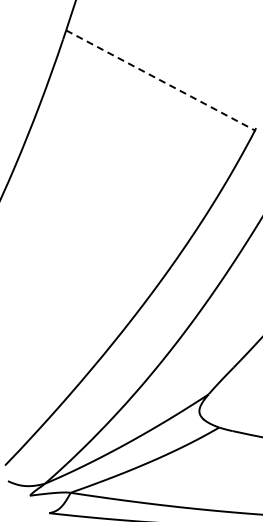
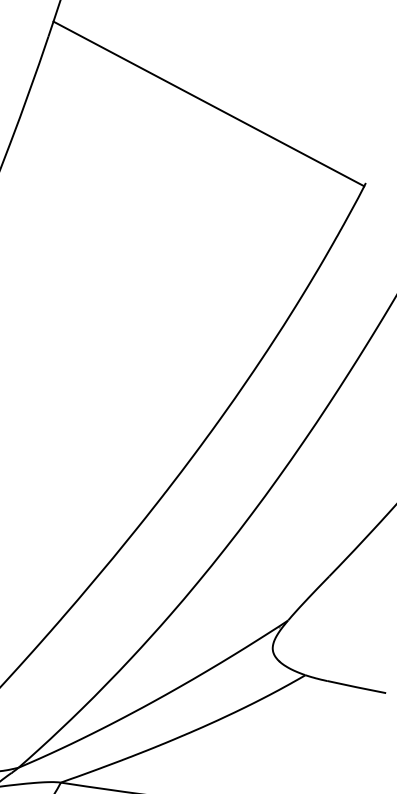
line: (160, 80) -> (208, 104), dashed -> solid

